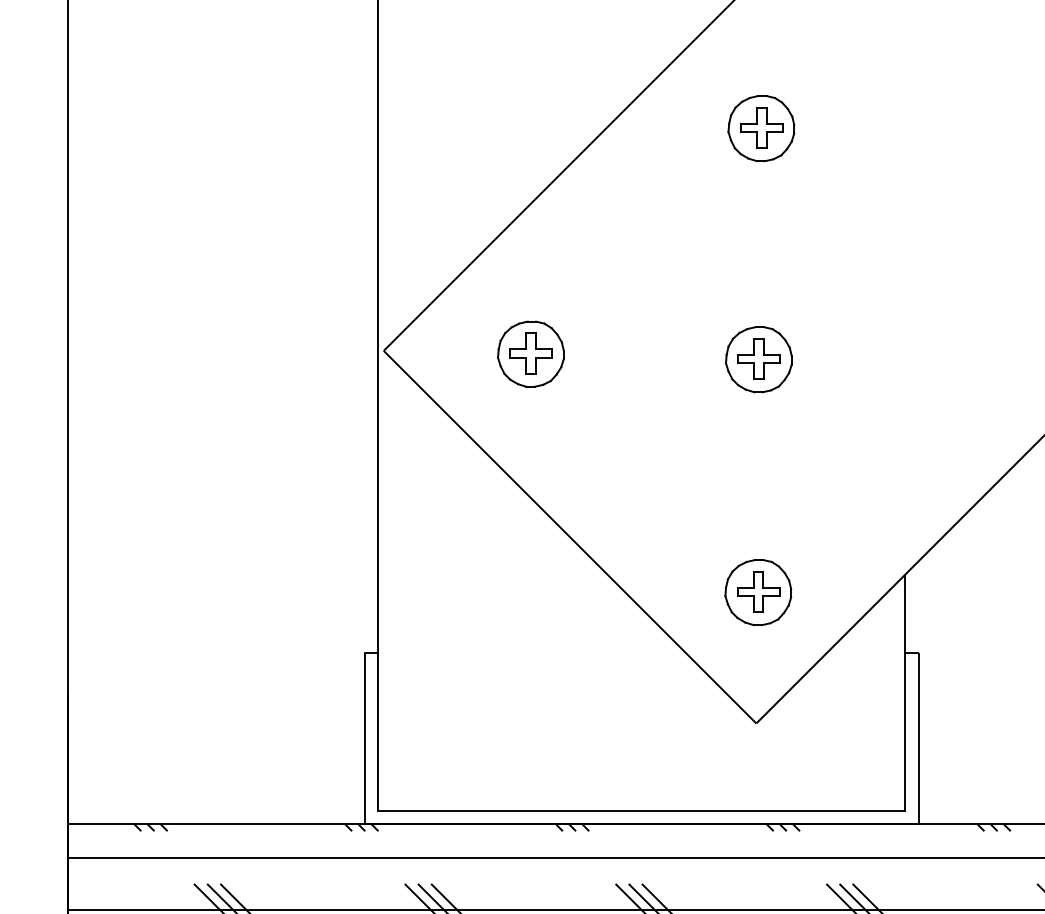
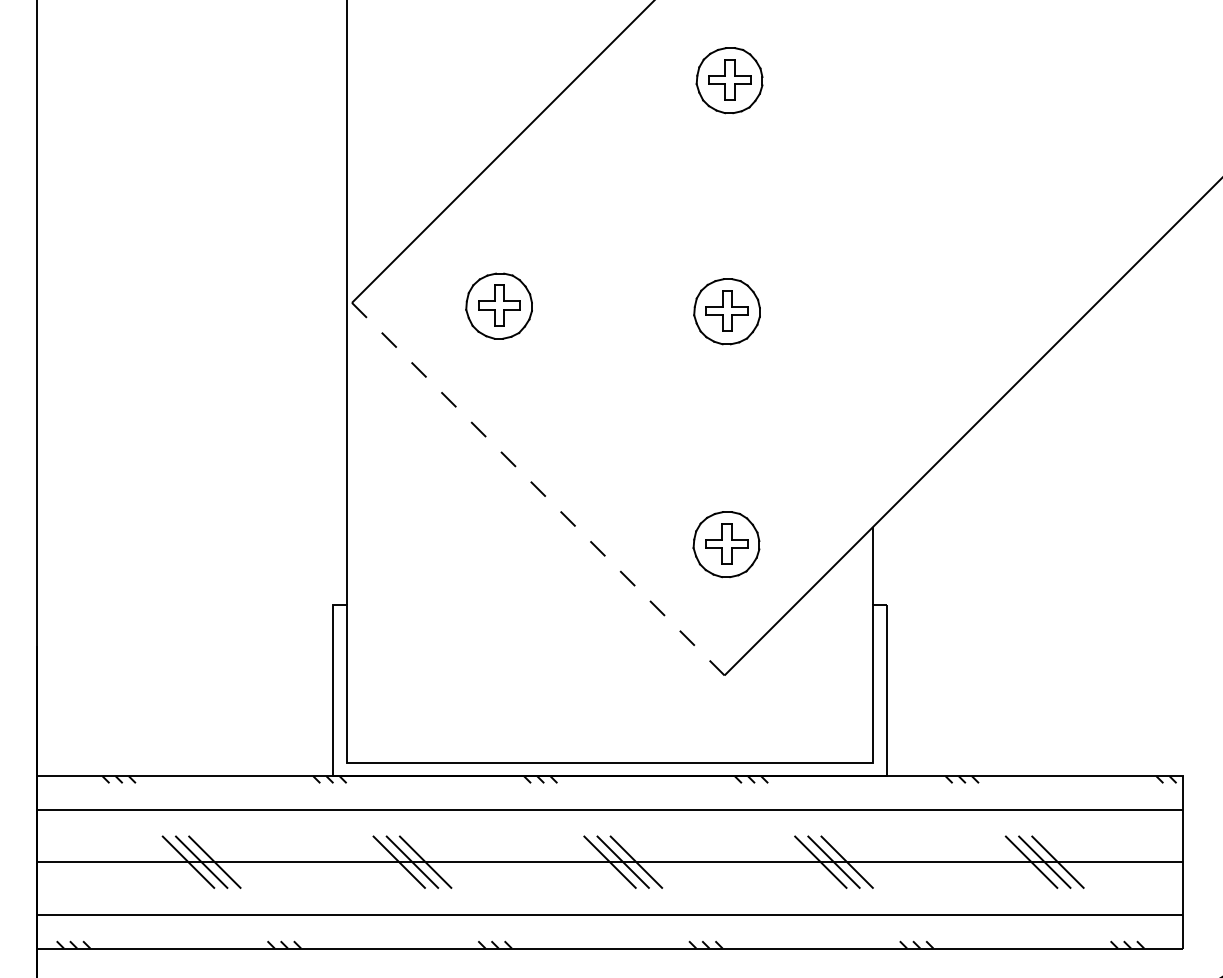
line: (570, 537) -> (538, 489), solid -> dashed

